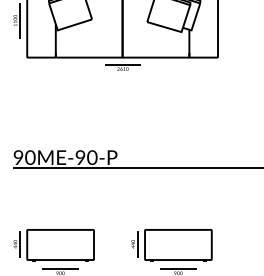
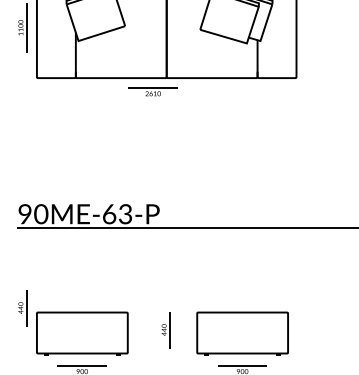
part: (122, 67) -> (152, 91), moved
text: (86, 157) -> (117, 214), 90ME-90-P -> 90ME-63-P
part: (16, 244) -> (22, 308), moved
part: (134, 244) -> (165, 330), moved

